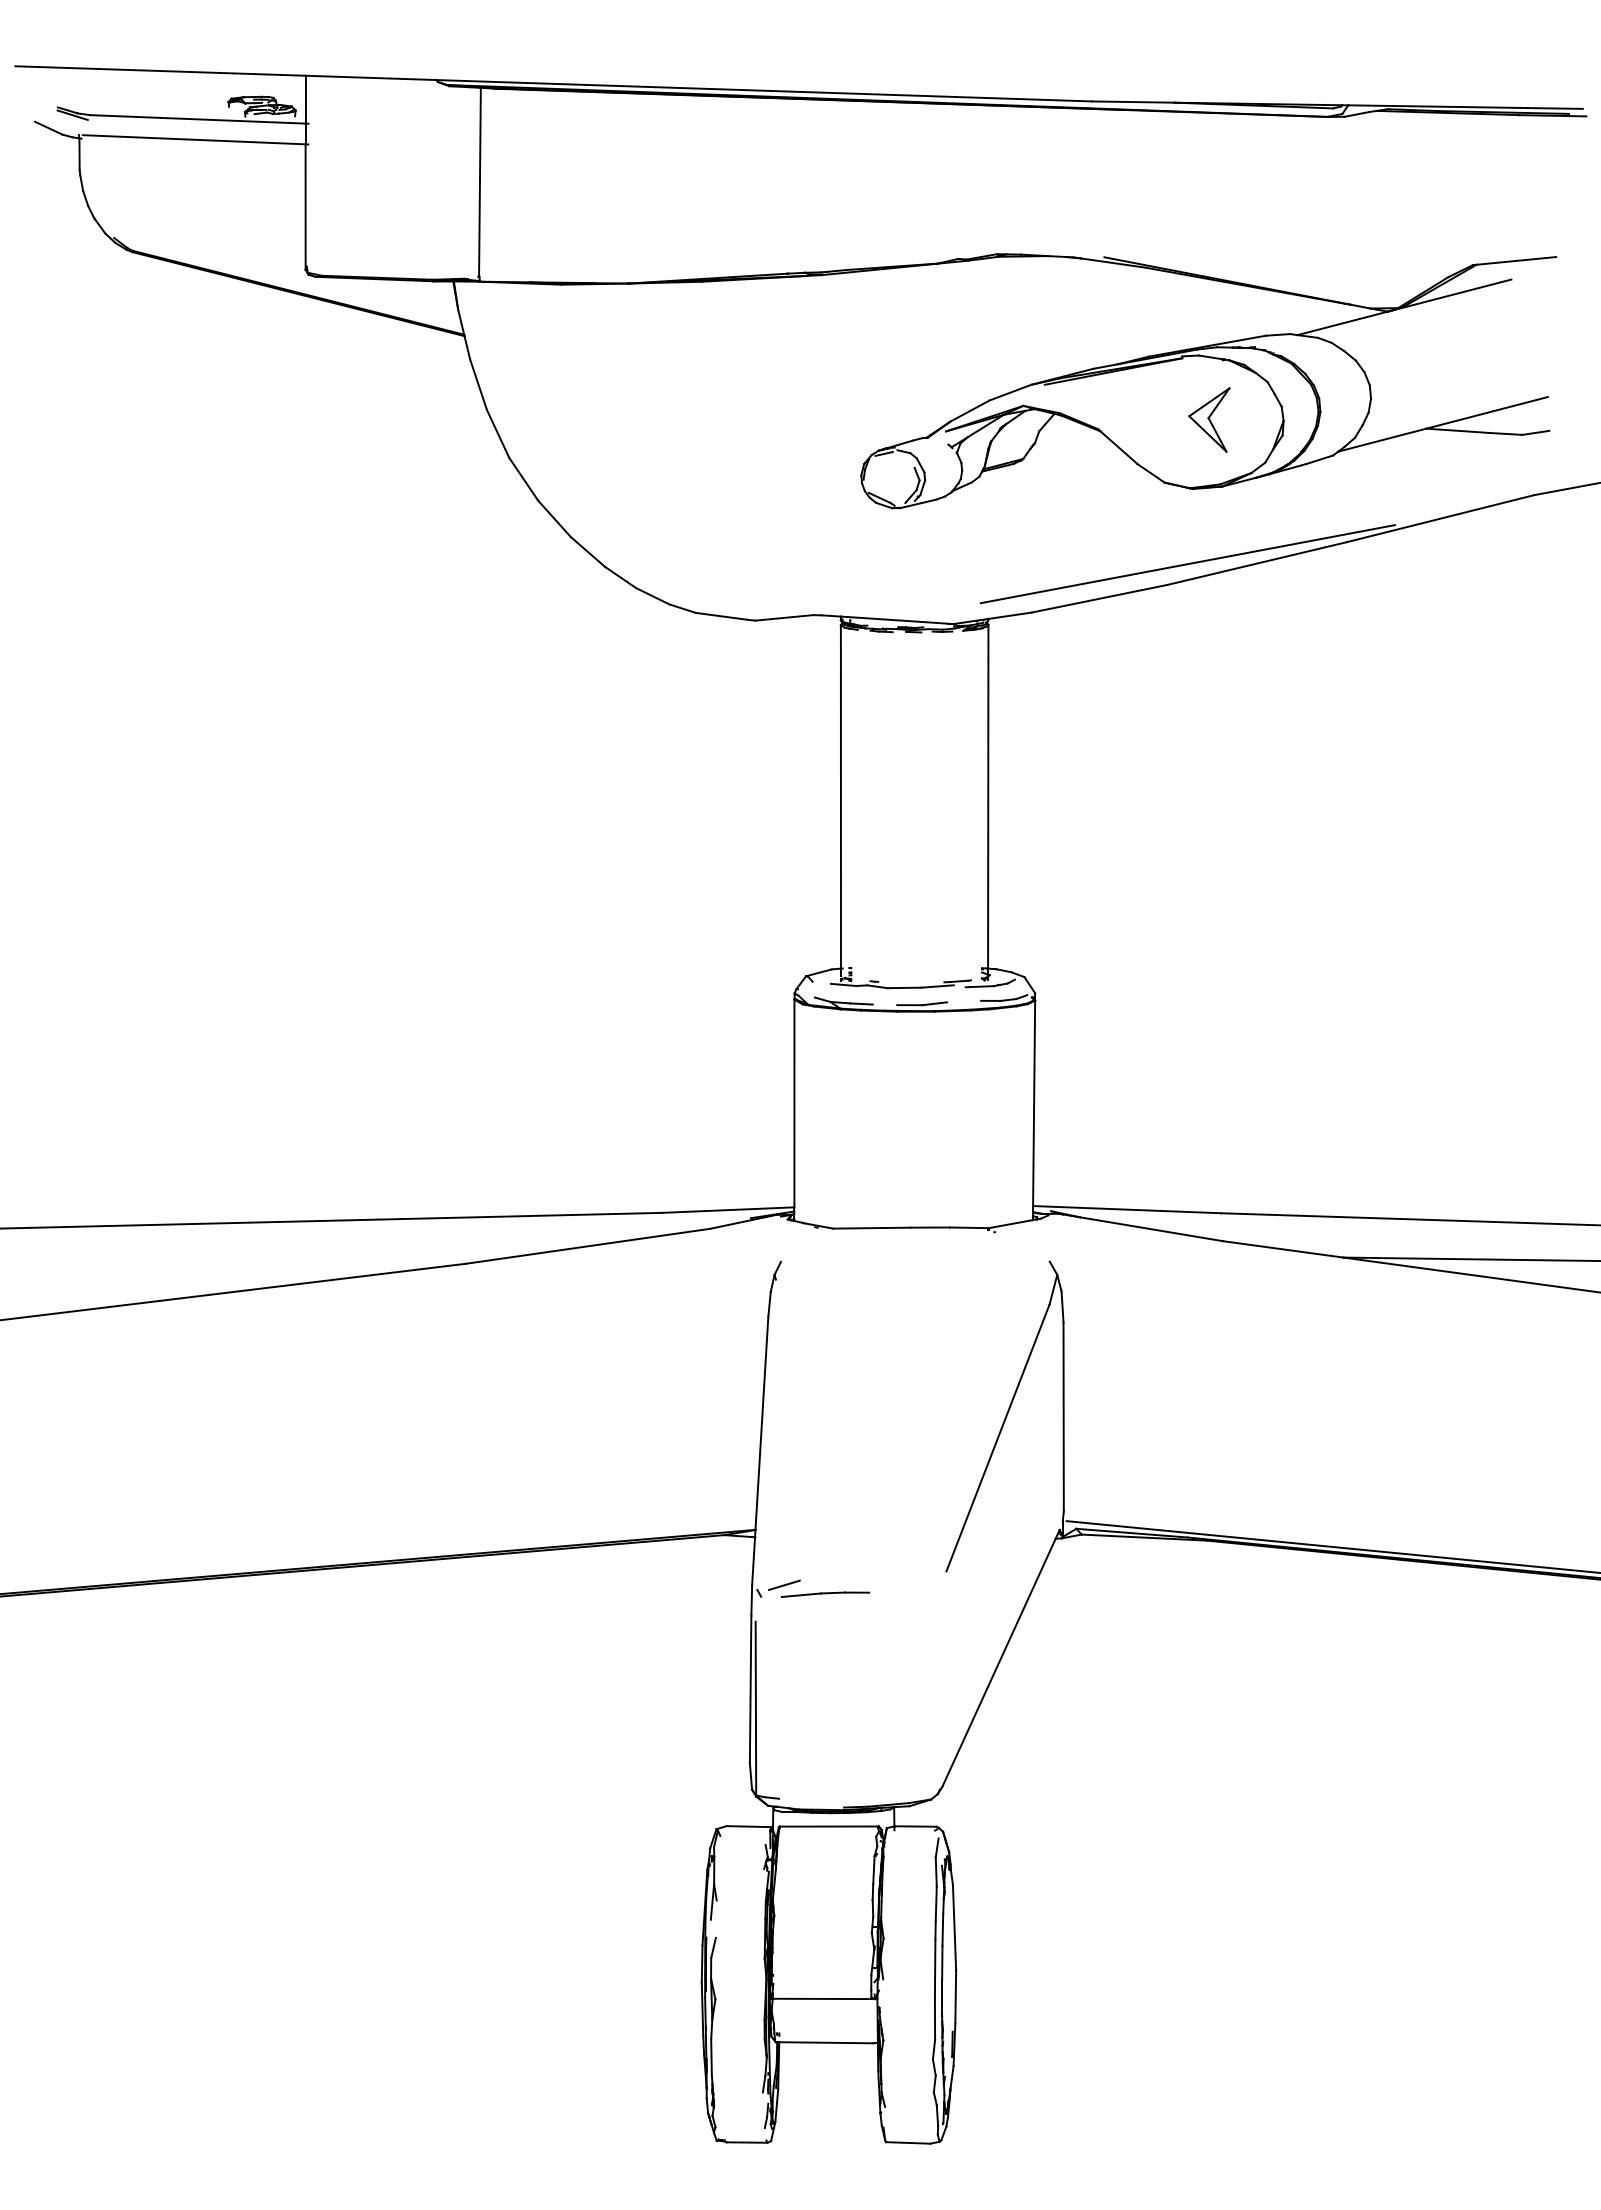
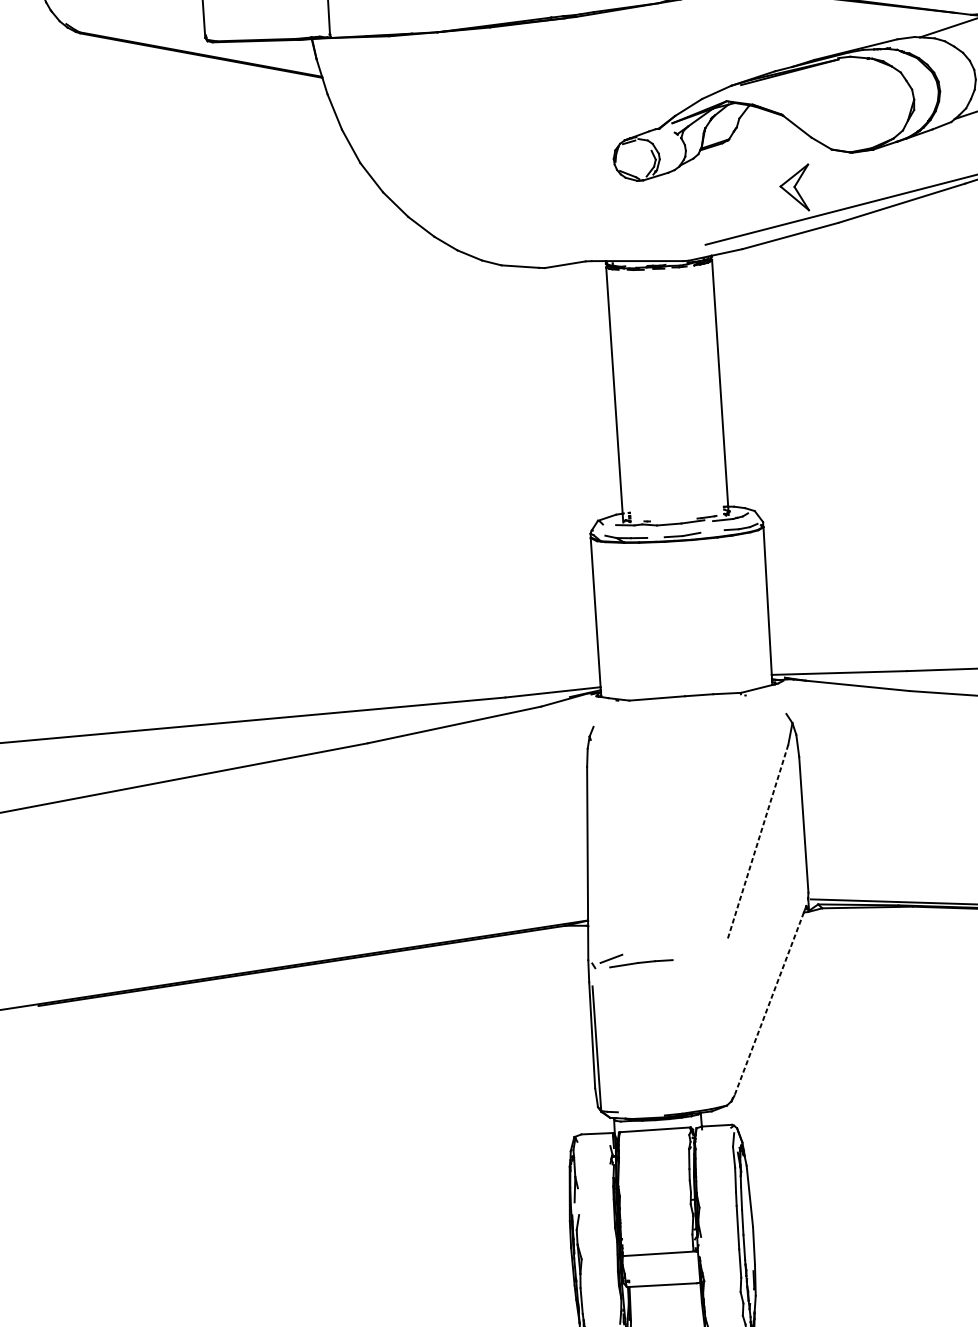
part: (1209, 419) -> (795, 187), moved
line: (998, 1438) -> (758, 843), solid -> dashed
line: (998, 1663) -> (768, 1004), solid -> dashed

